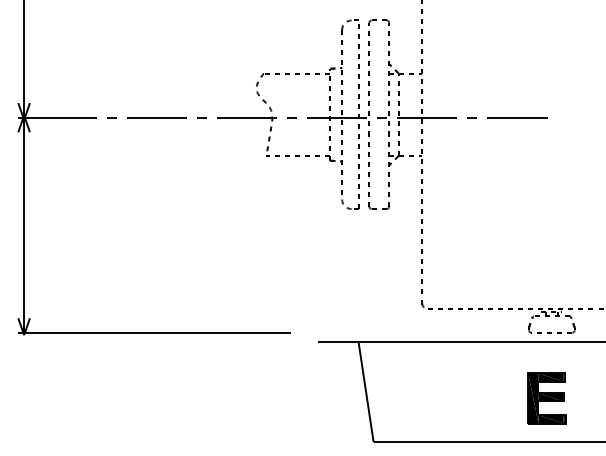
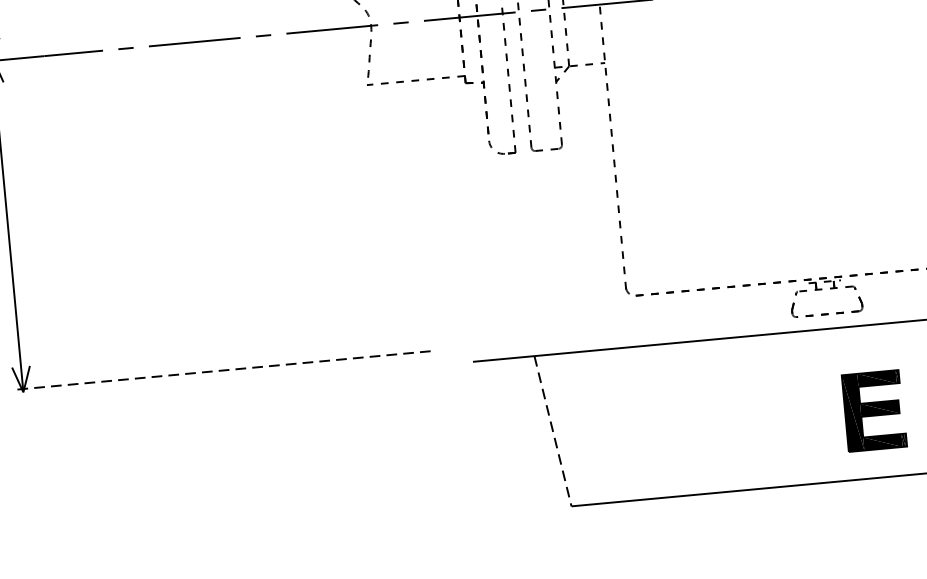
line: (154, 332) -> (221, 370), solid -> dashed
line: (366, 392) -> (553, 431), solid -> dashed
part: (546, 398) -> (873, 411), moved

